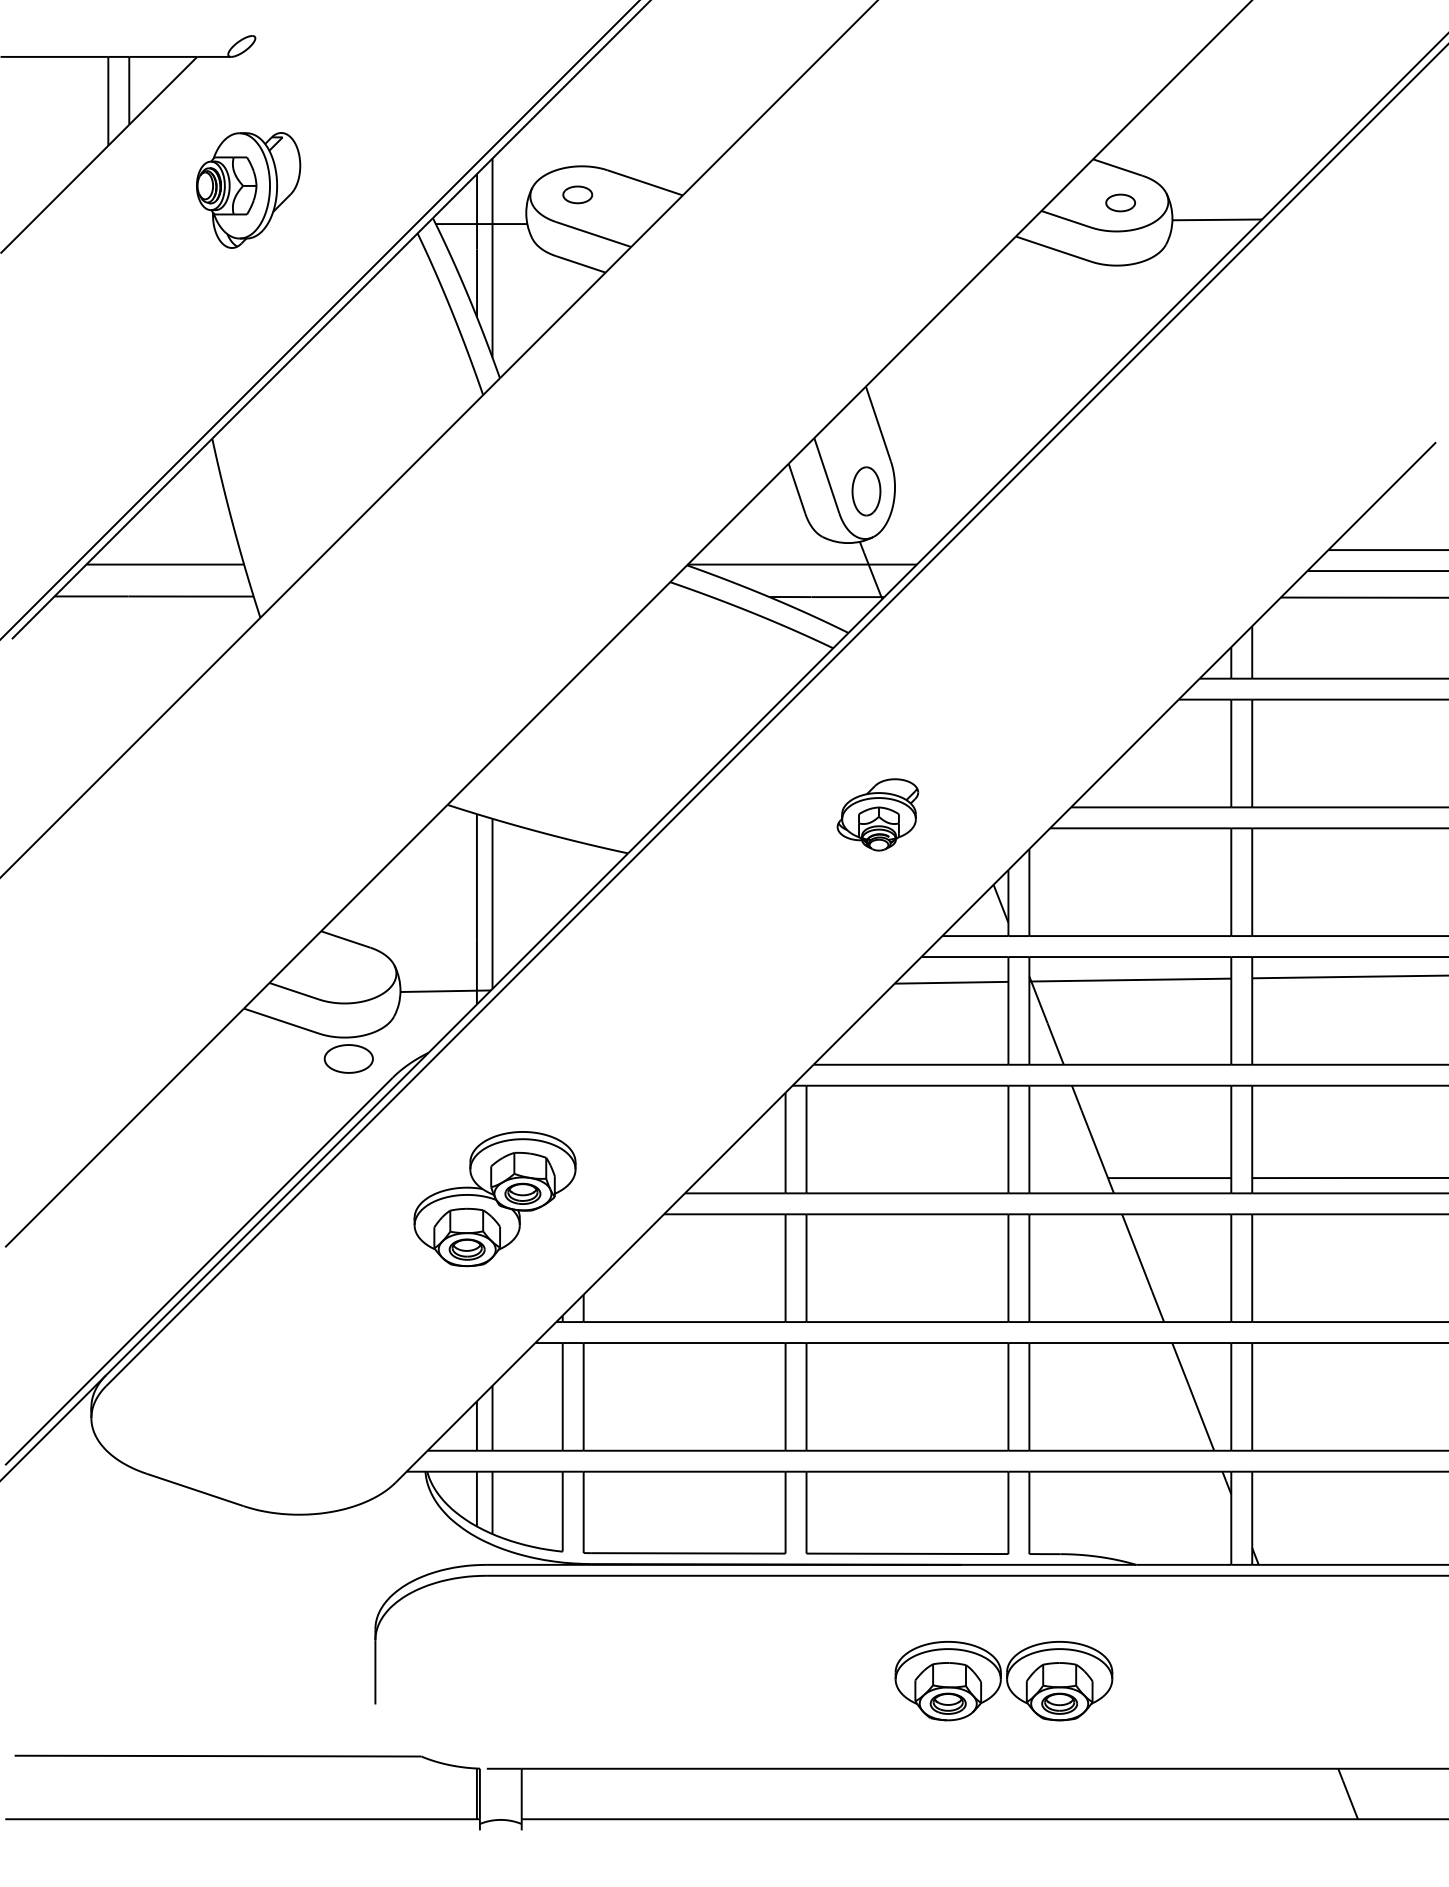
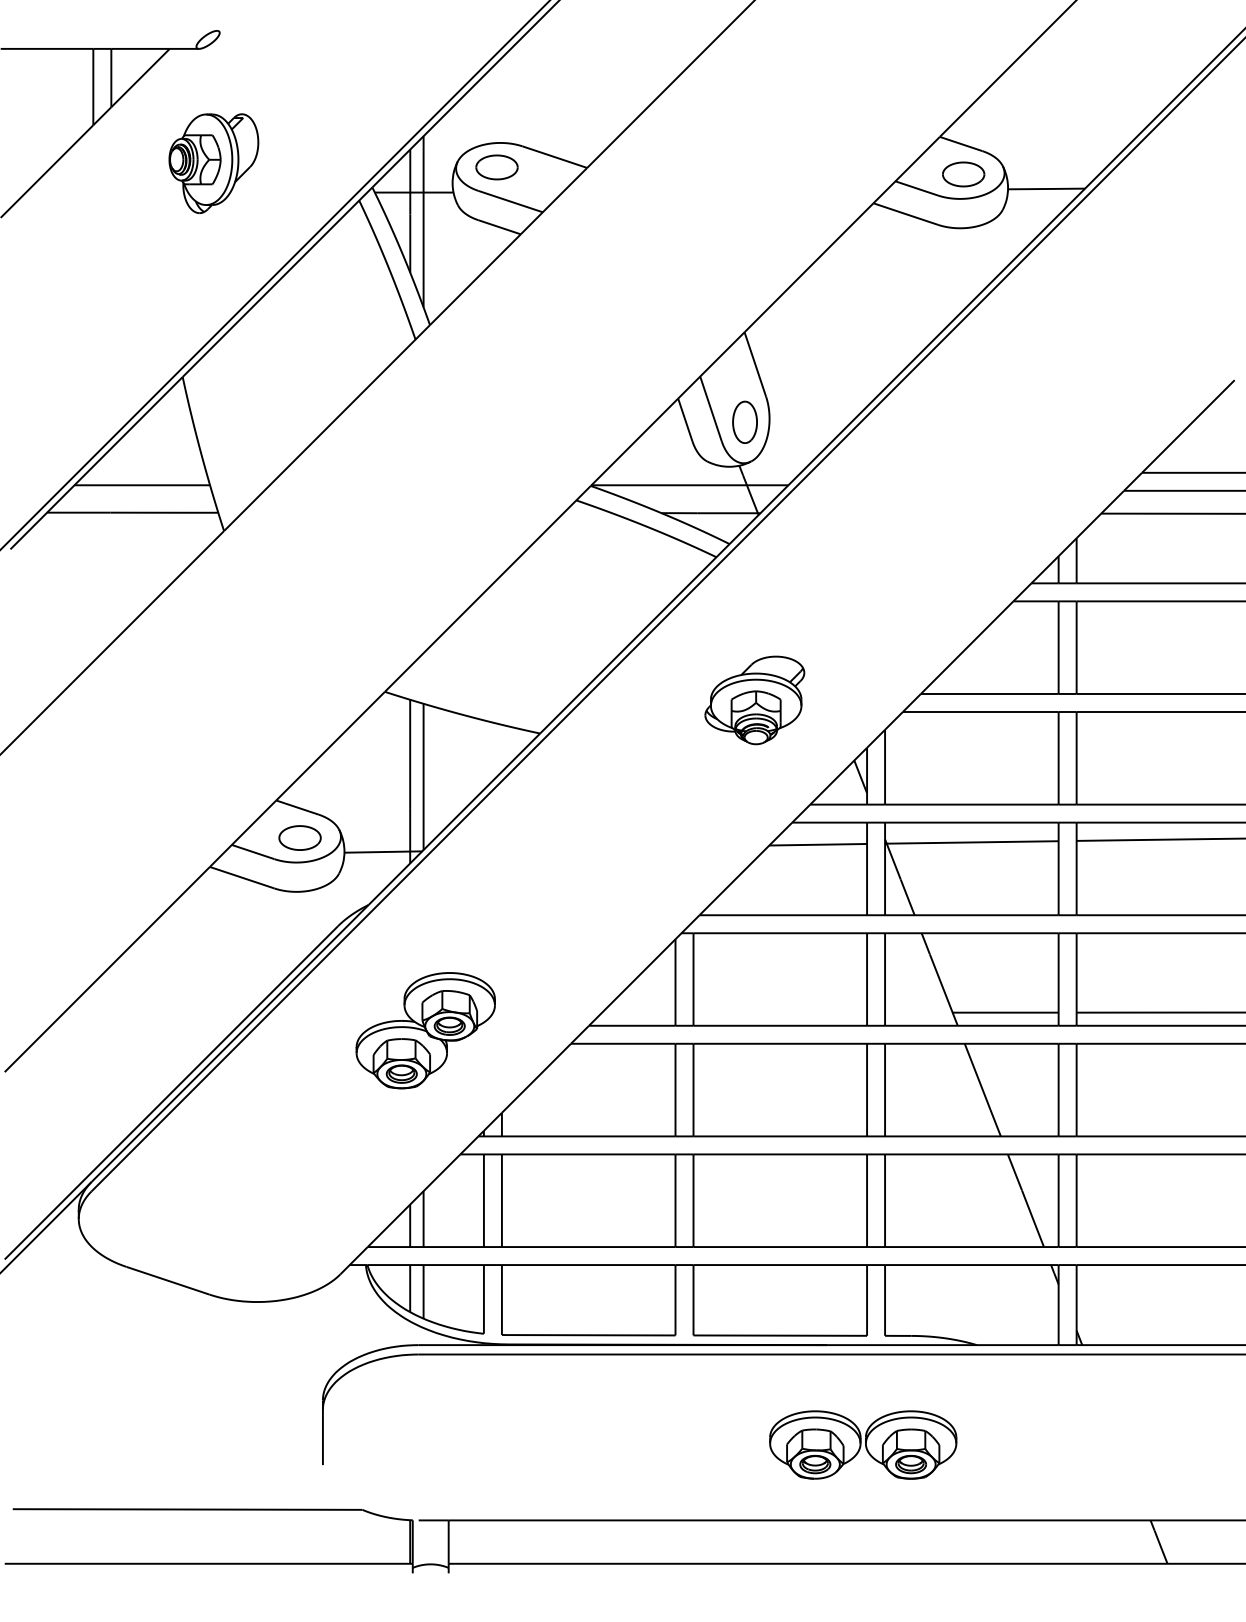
part: (577, 194) -> (496, 167), size x1.67
part: (1120, 202) -> (963, 174), size x1.67
part: (877, 814) -> (754, 700), size x1.43
part: (348, 1058) -> (299, 837), moved

